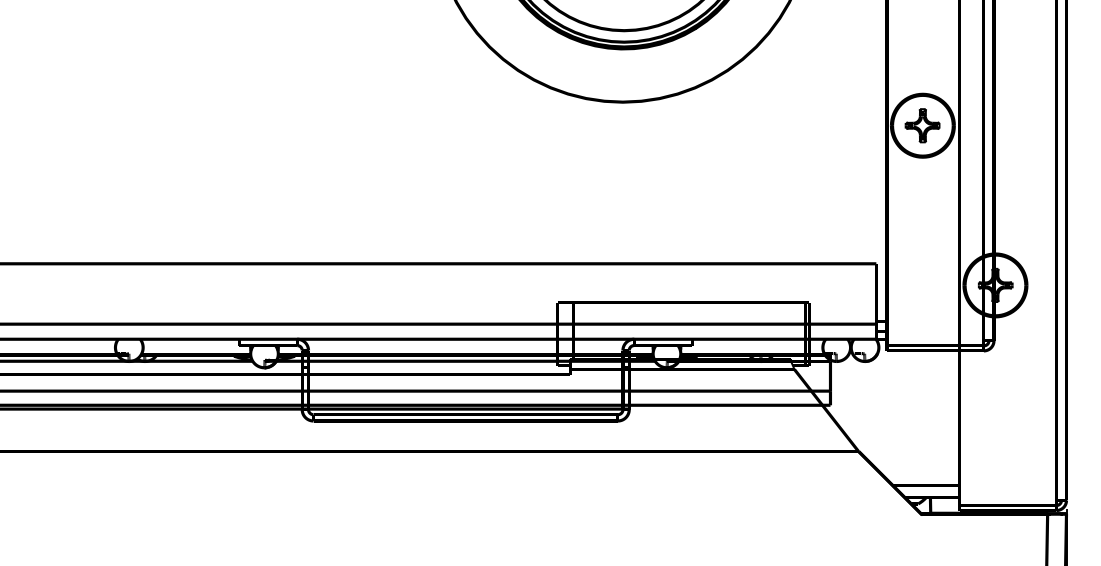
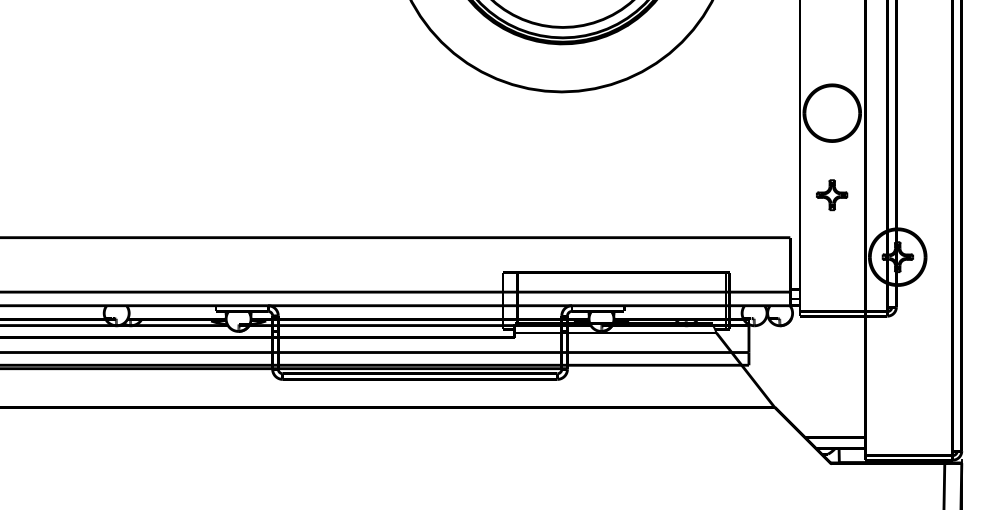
part: (923, 126) -> (832, 195), moved

